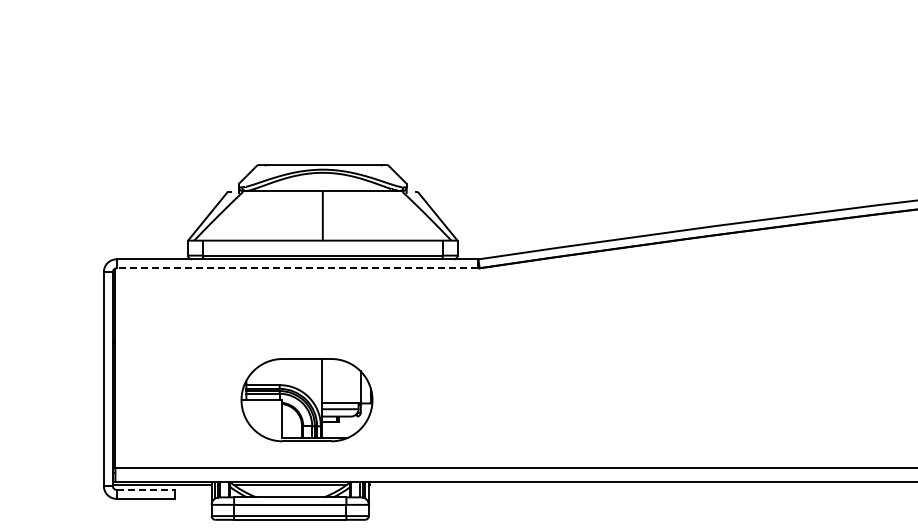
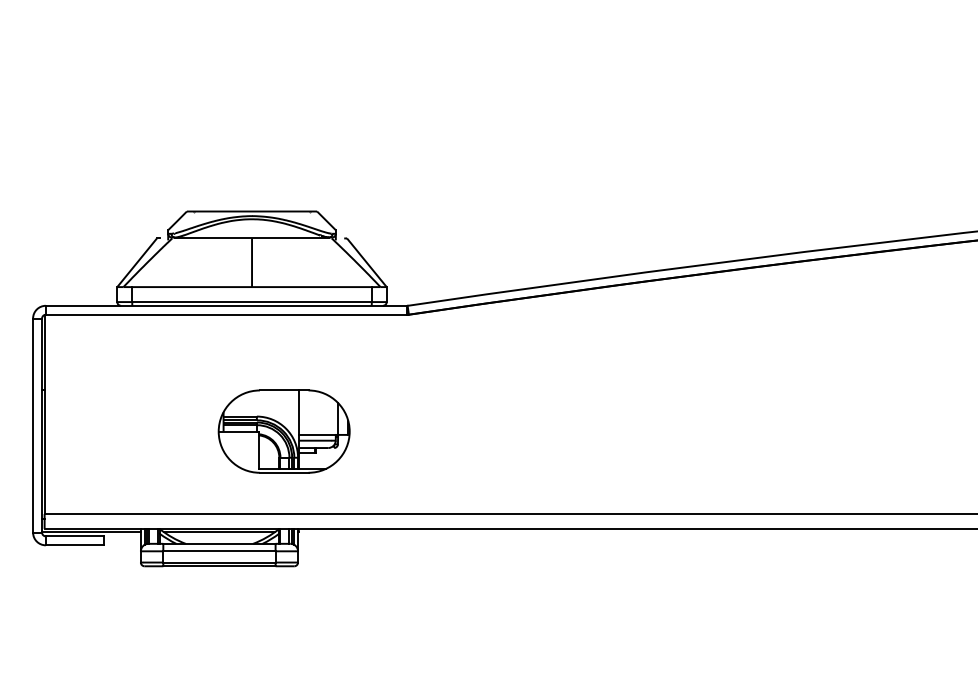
line: (297, 268) -> (226, 314), dashed -> solid
part: (306, 400) -> (283, 431), moved
line: (146, 490) -> (75, 536), dashed -> solid

